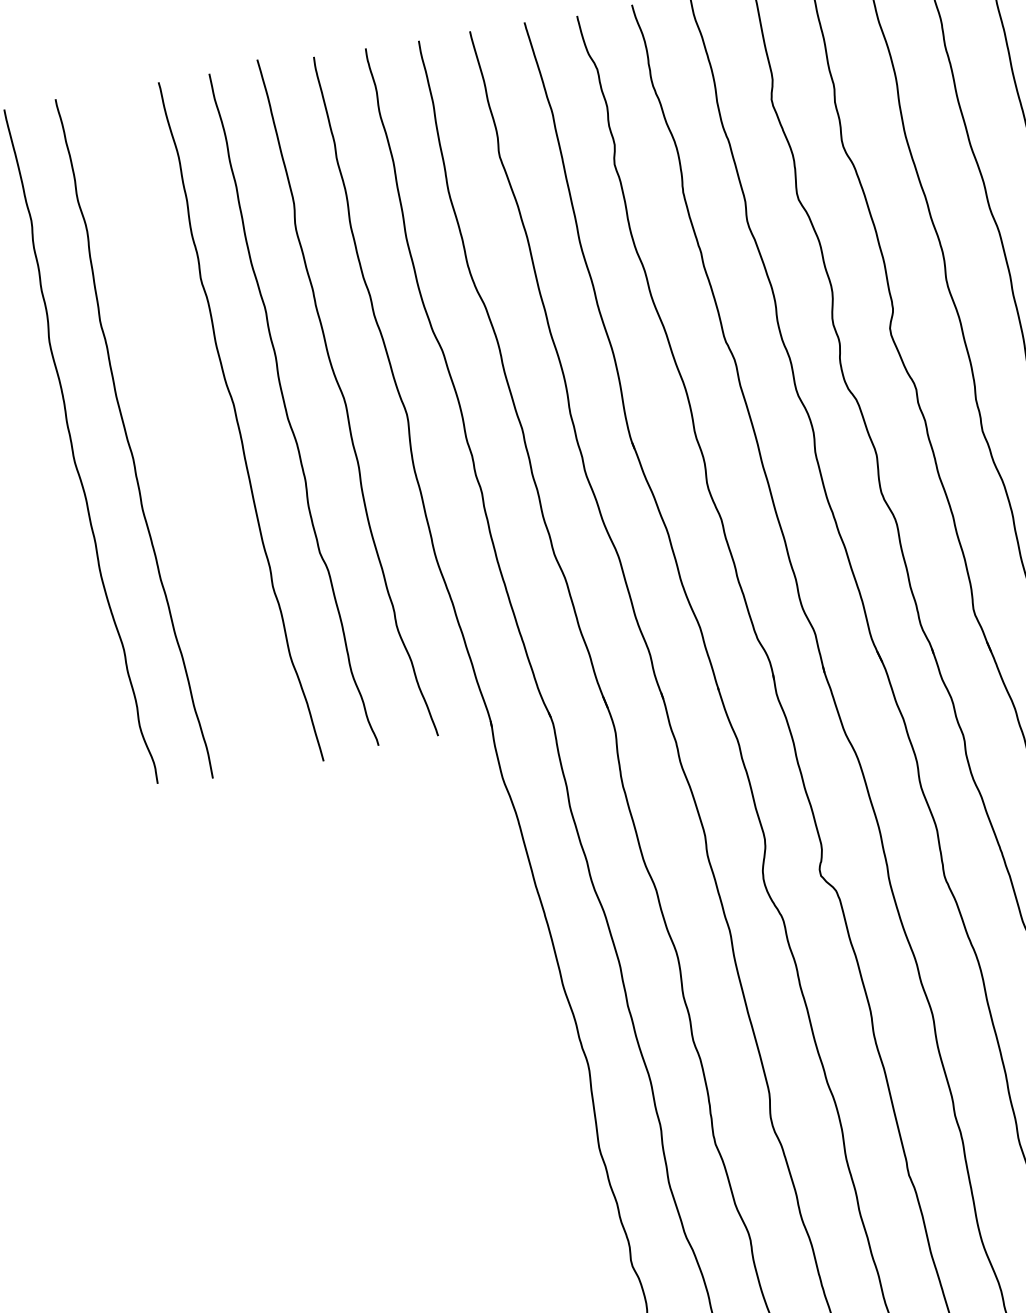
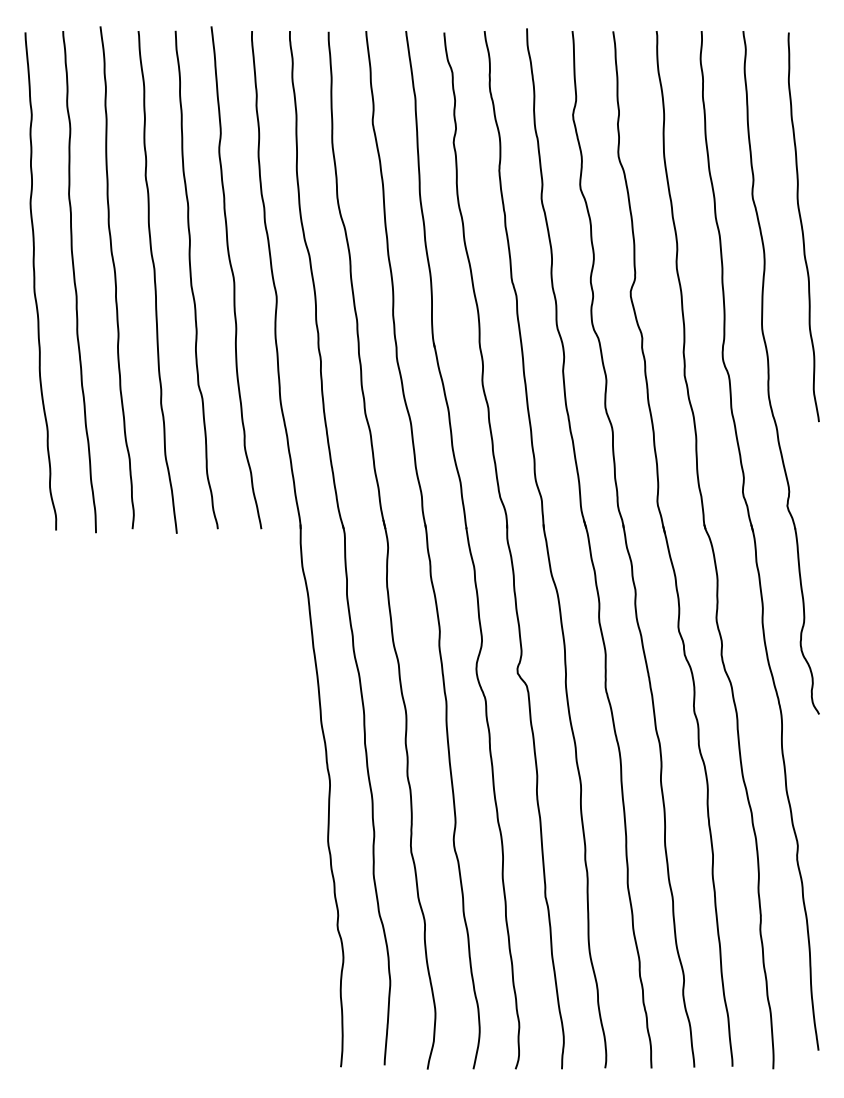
curve: (183, 424) -> (116, 277), added

